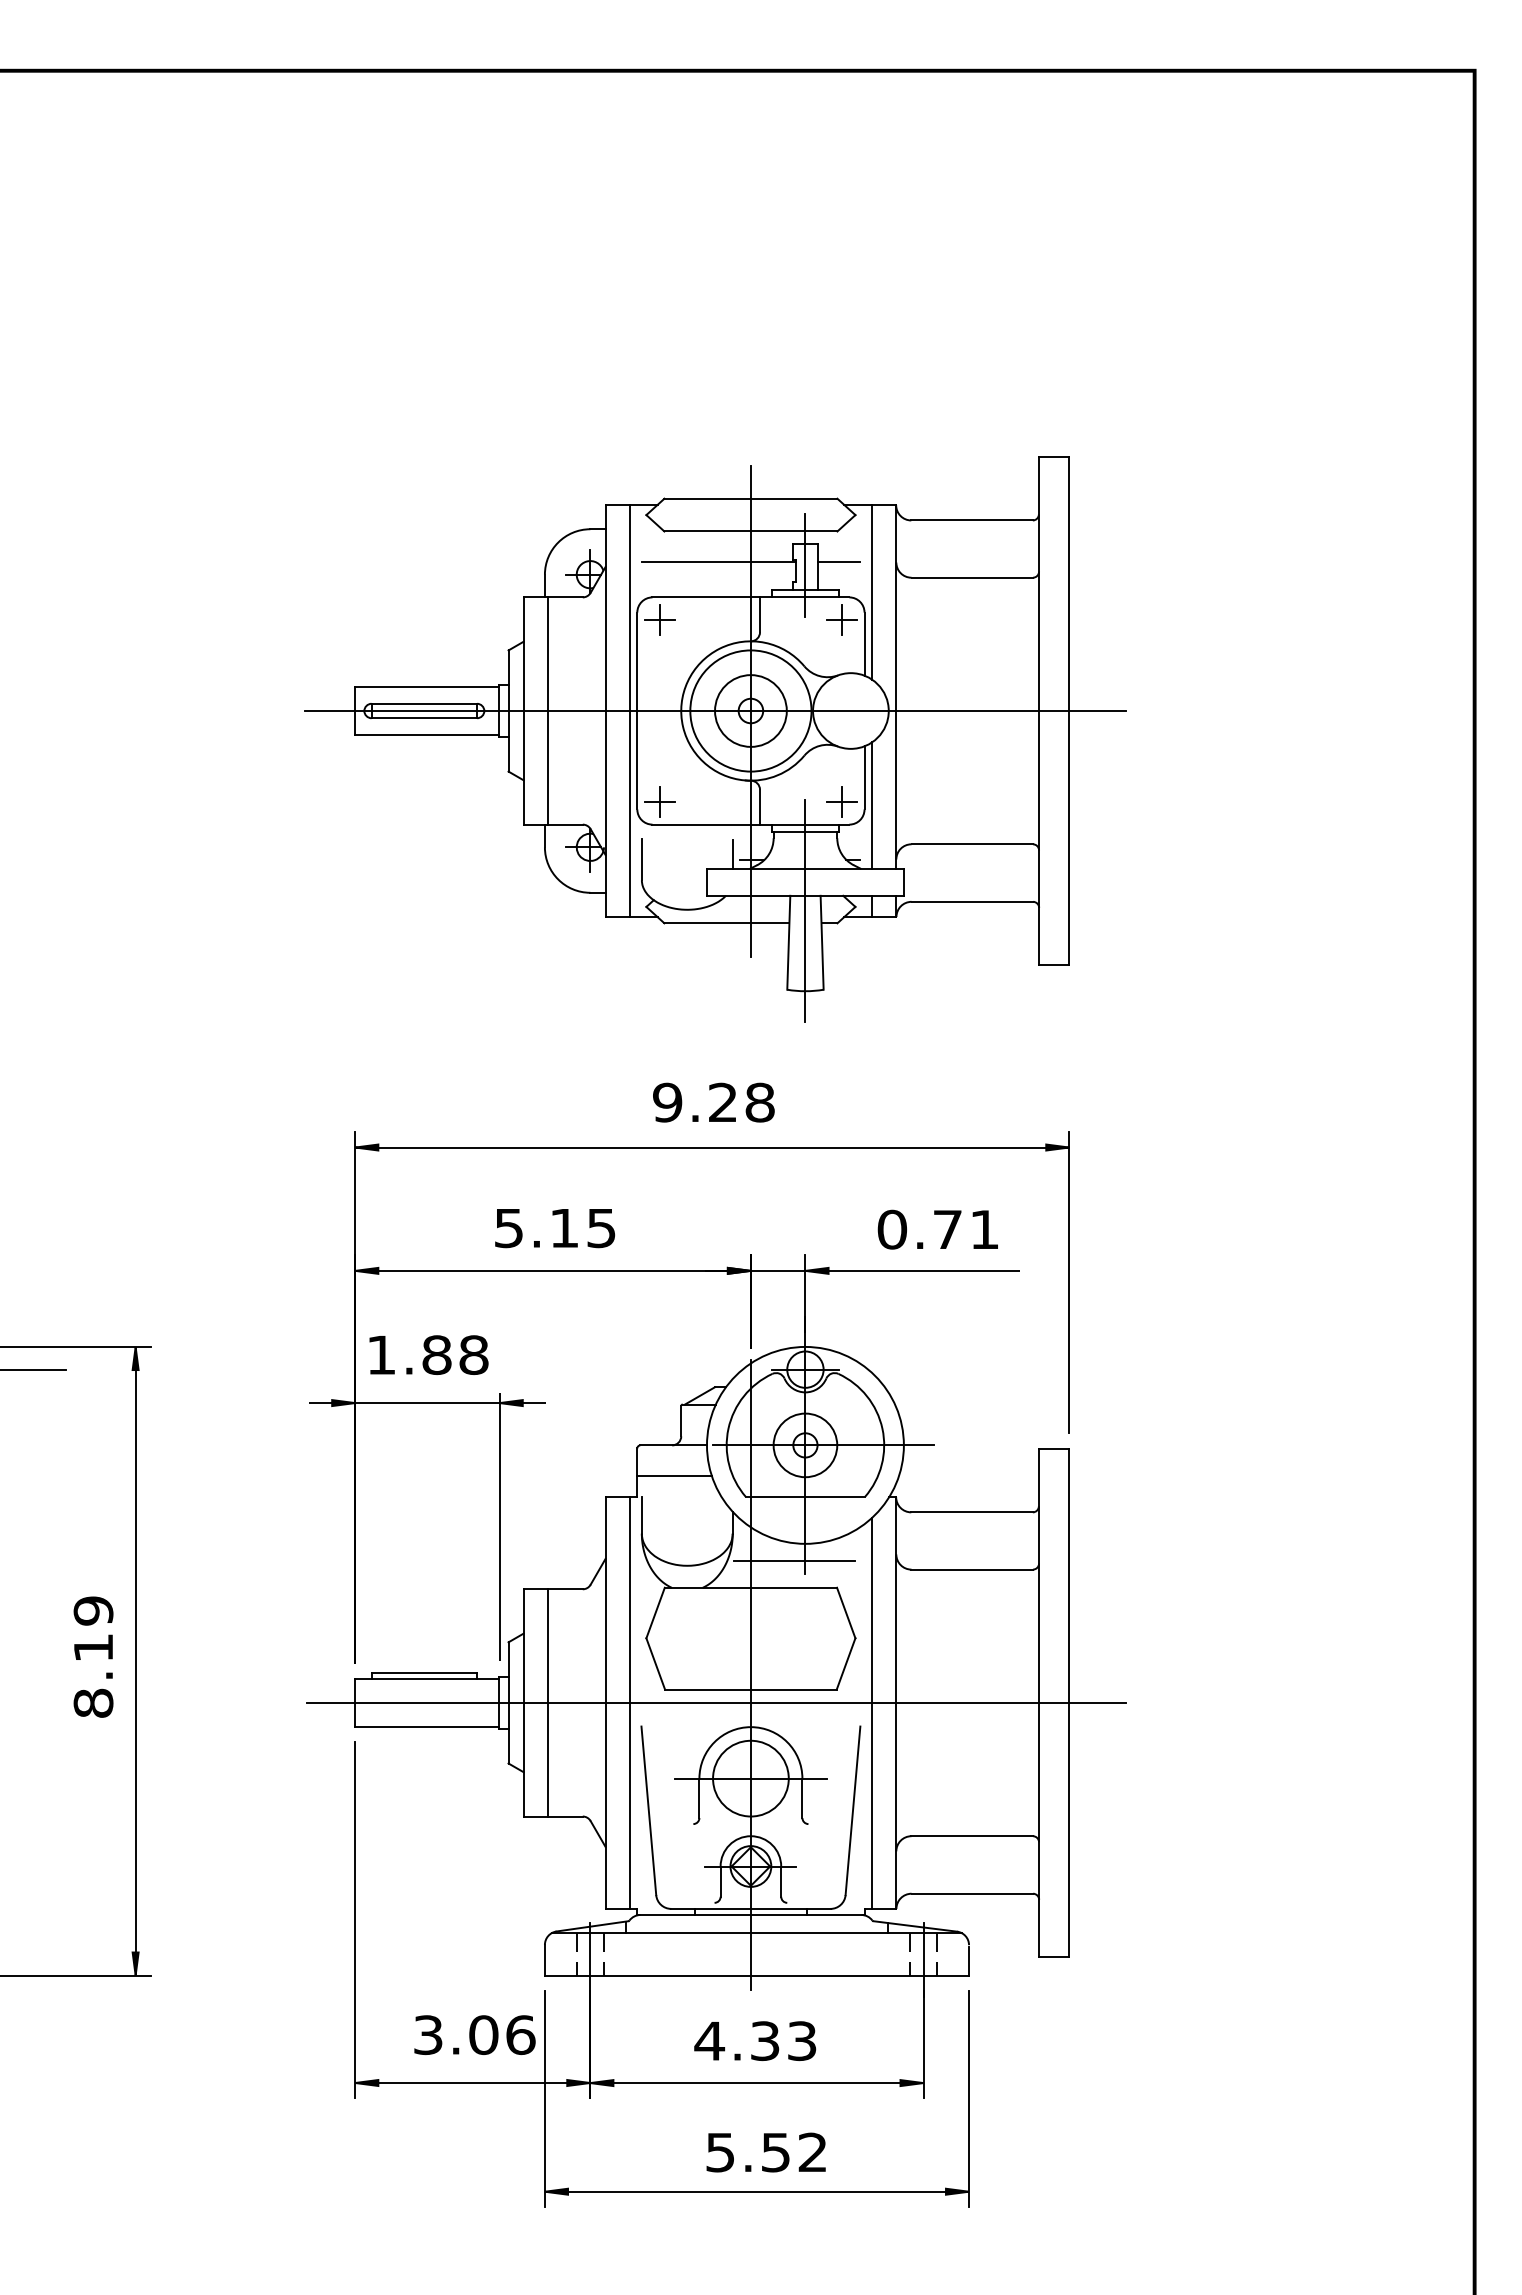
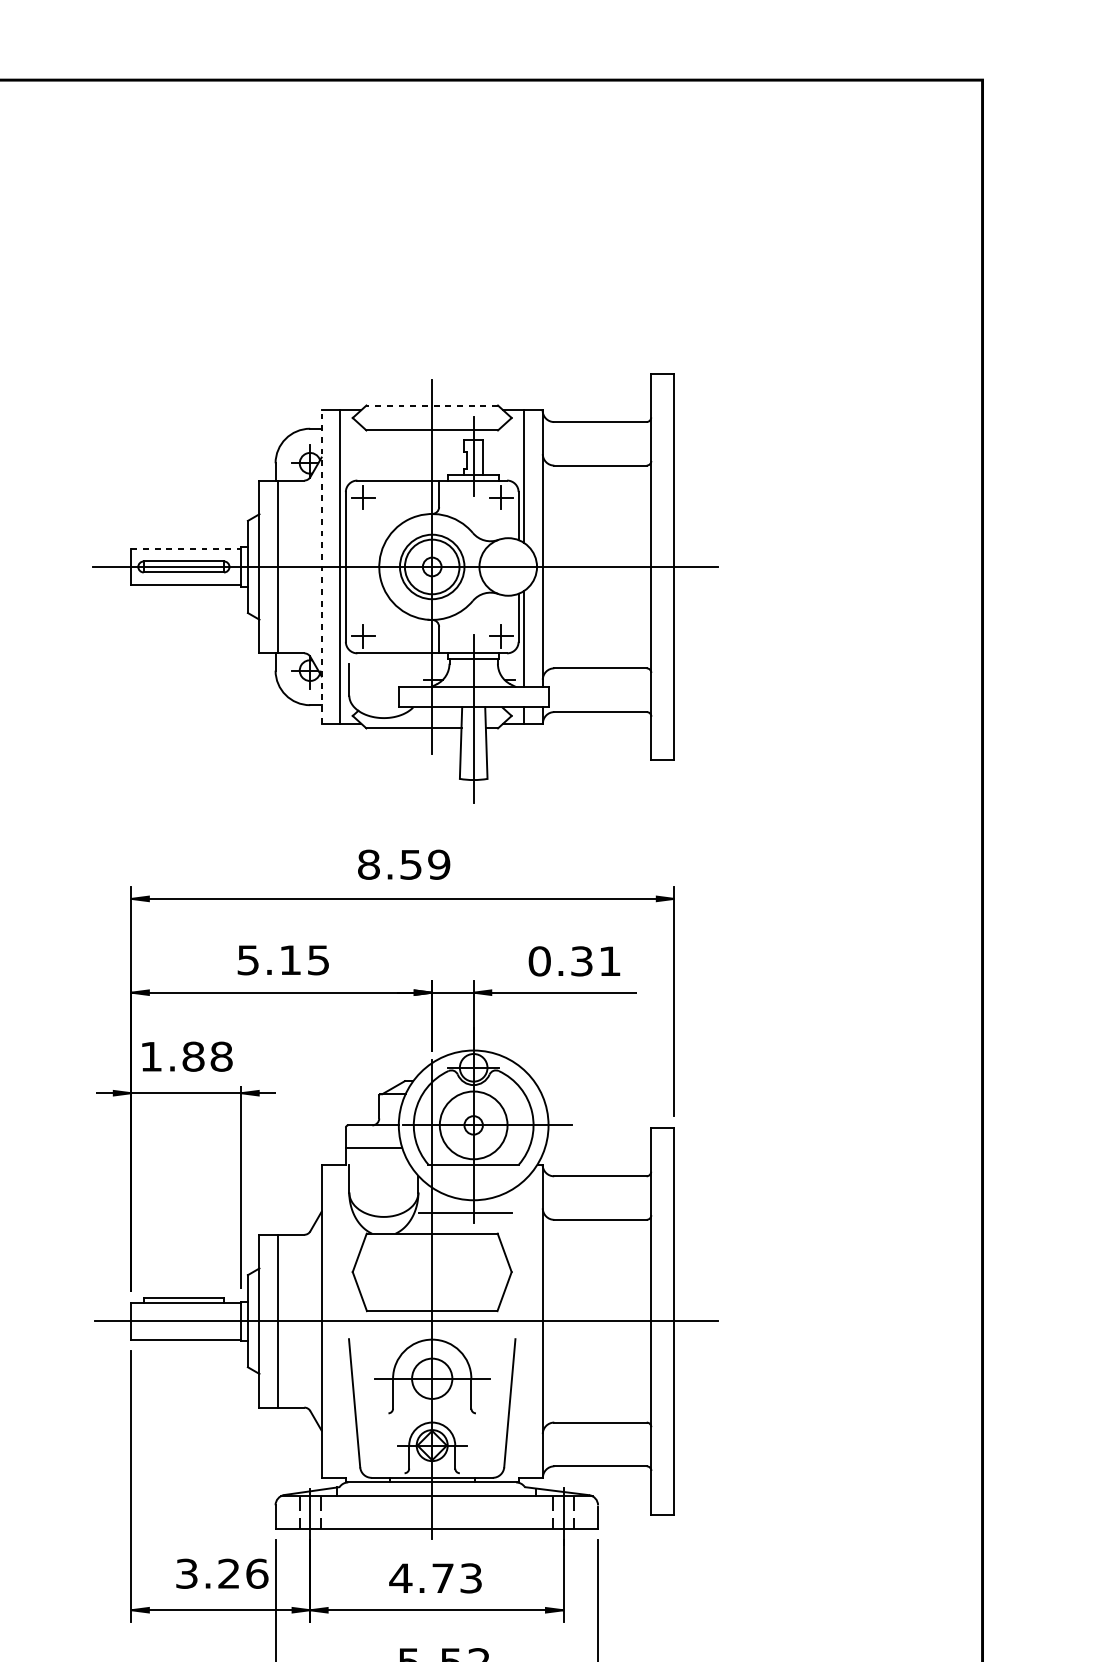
line: (750, 498) -> (431, 405), solid -> dashed
line: (718, 562) -> (407, 454), removed
line: (838, 562) -> (498, 454), removed
line: (427, 686) -> (186, 548), solid -> dashed
line: (605, 710) -> (321, 566), solid -> dashed
circle: (750, 710) -> (431, 566), size x0.7
line: (732, 853) -> (418, 675), removed
text: (713, 1102) -> (403, 864), 9.28 -> 8.59
text: (947, 1229) -> (581, 961), 0.71 -> 0.31
circle: (805, 1445) -> (473, 1125), size x1.4
line: (629, 1702) -> (339, 1320), removed
line: (872, 1712) -> (524, 1328), removed
circle: (750, 1778) -> (431, 1378), size x0.7
text: (483, 2035) -> (228, 1574), 3.06 -> 3.26
text: (765, 2041) -> (443, 1578), 4.33 -> 4.73

